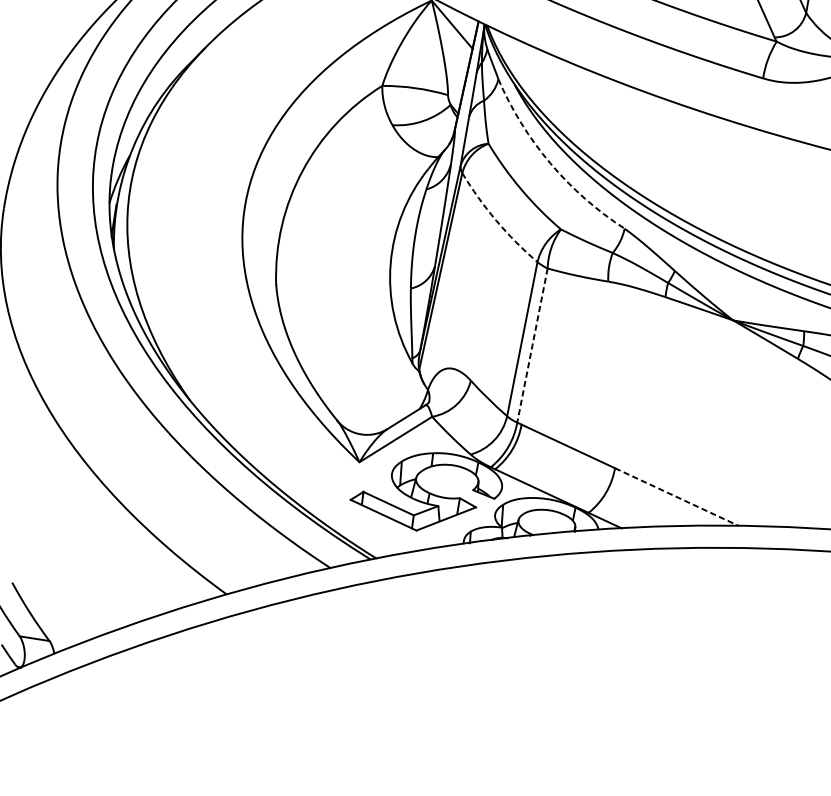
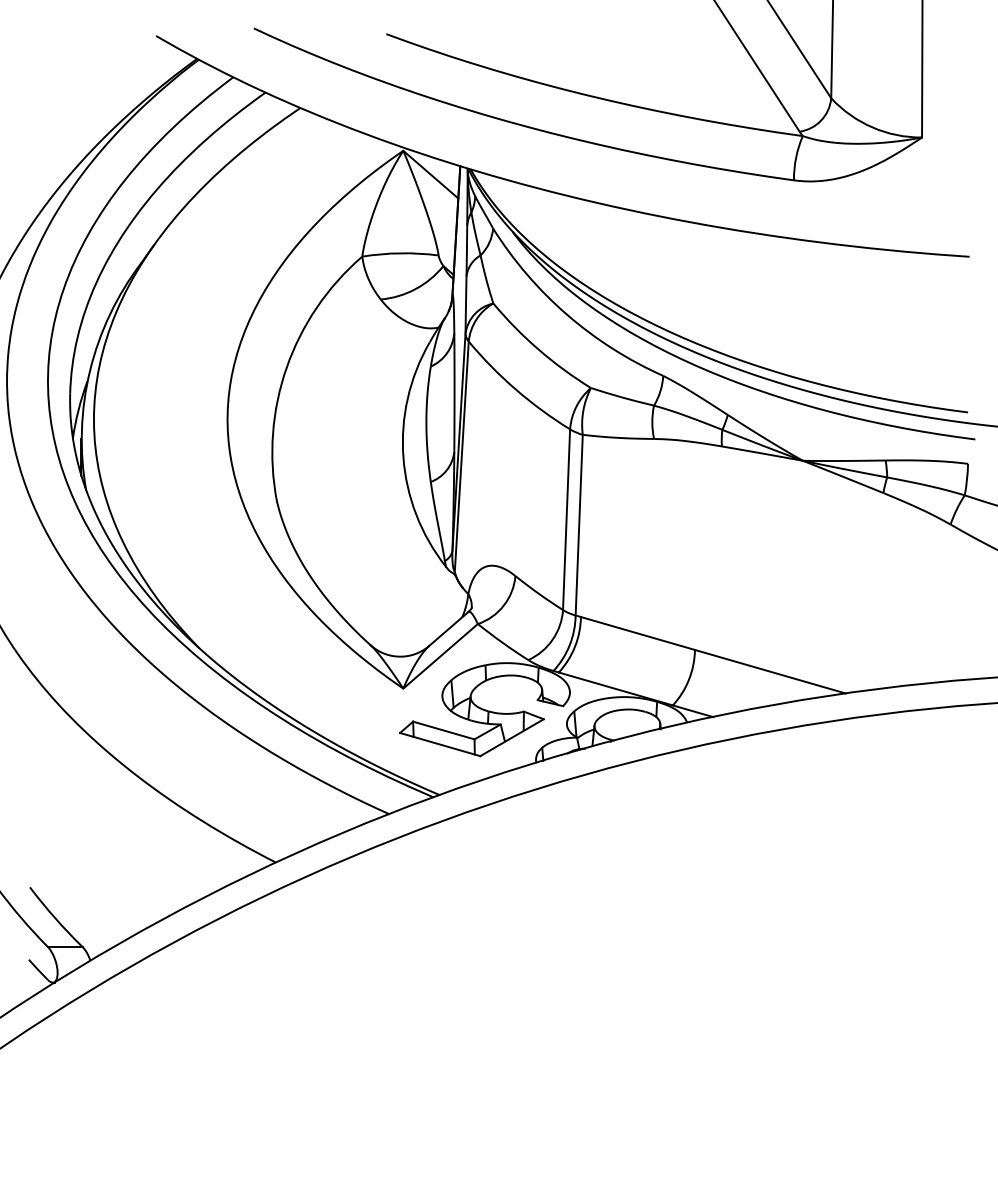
arc: (550, 163) -> (567, 314), dashed -> solid
arc: (496, 220) -> (515, 389), dashed -> solid
line: (532, 345) -> (579, 525), dashed -> solid
line: (676, 496) -> (770, 671), dashed -> solid

